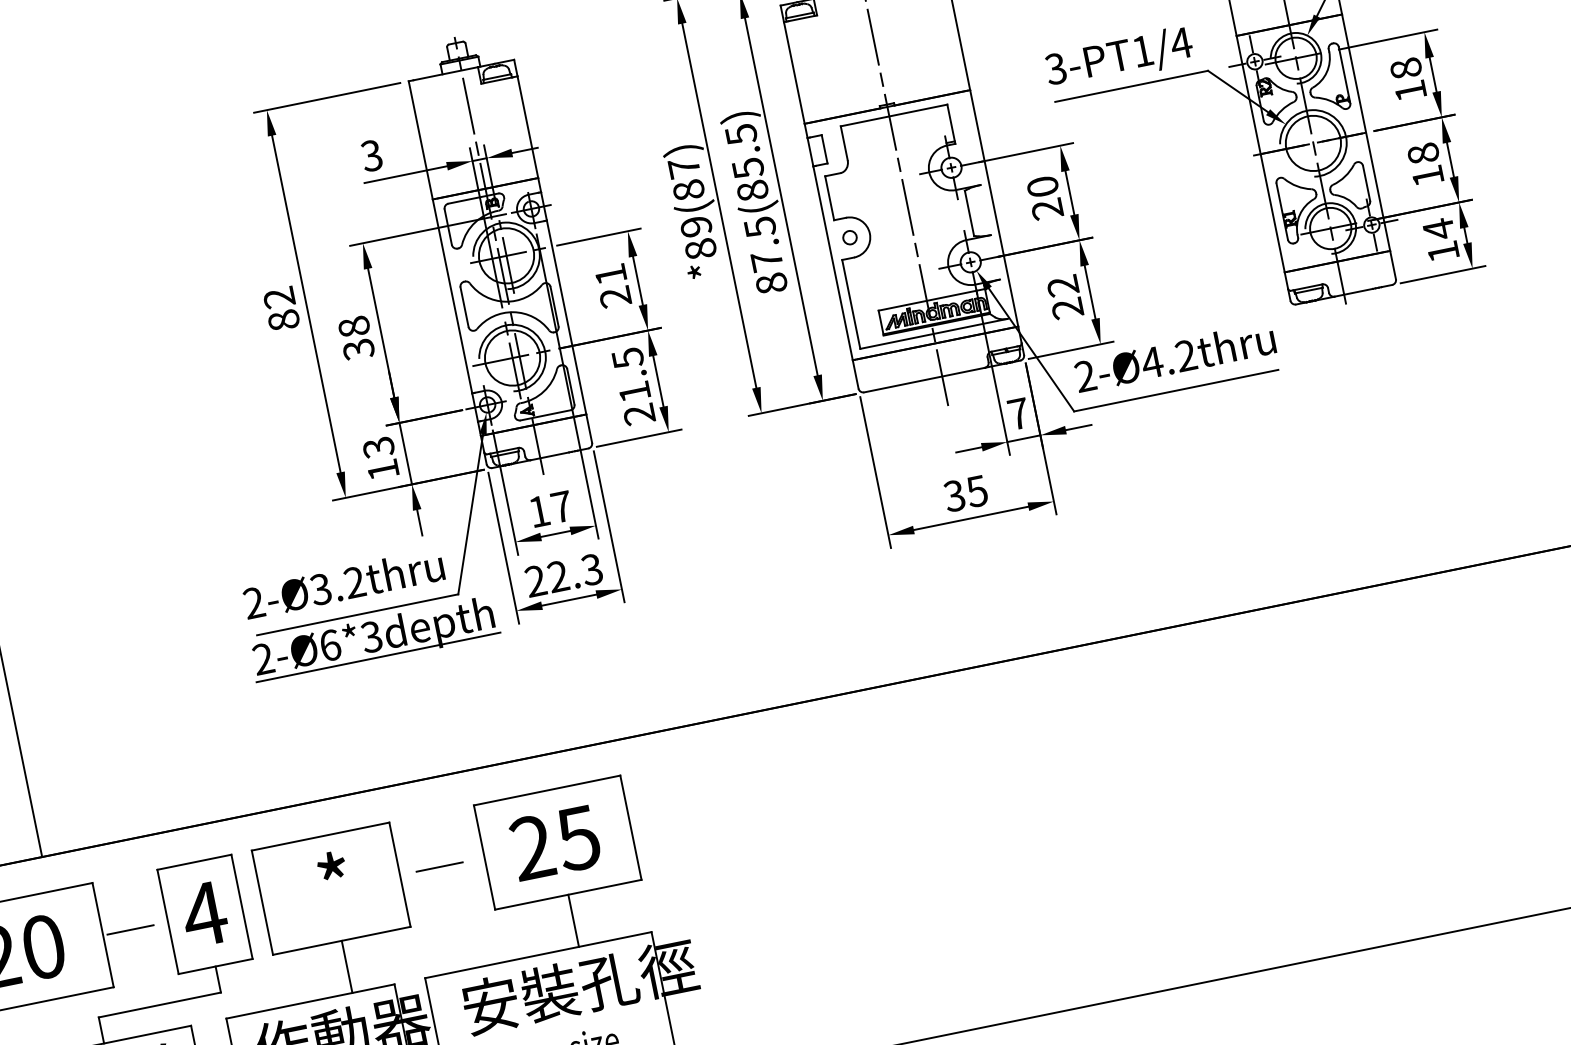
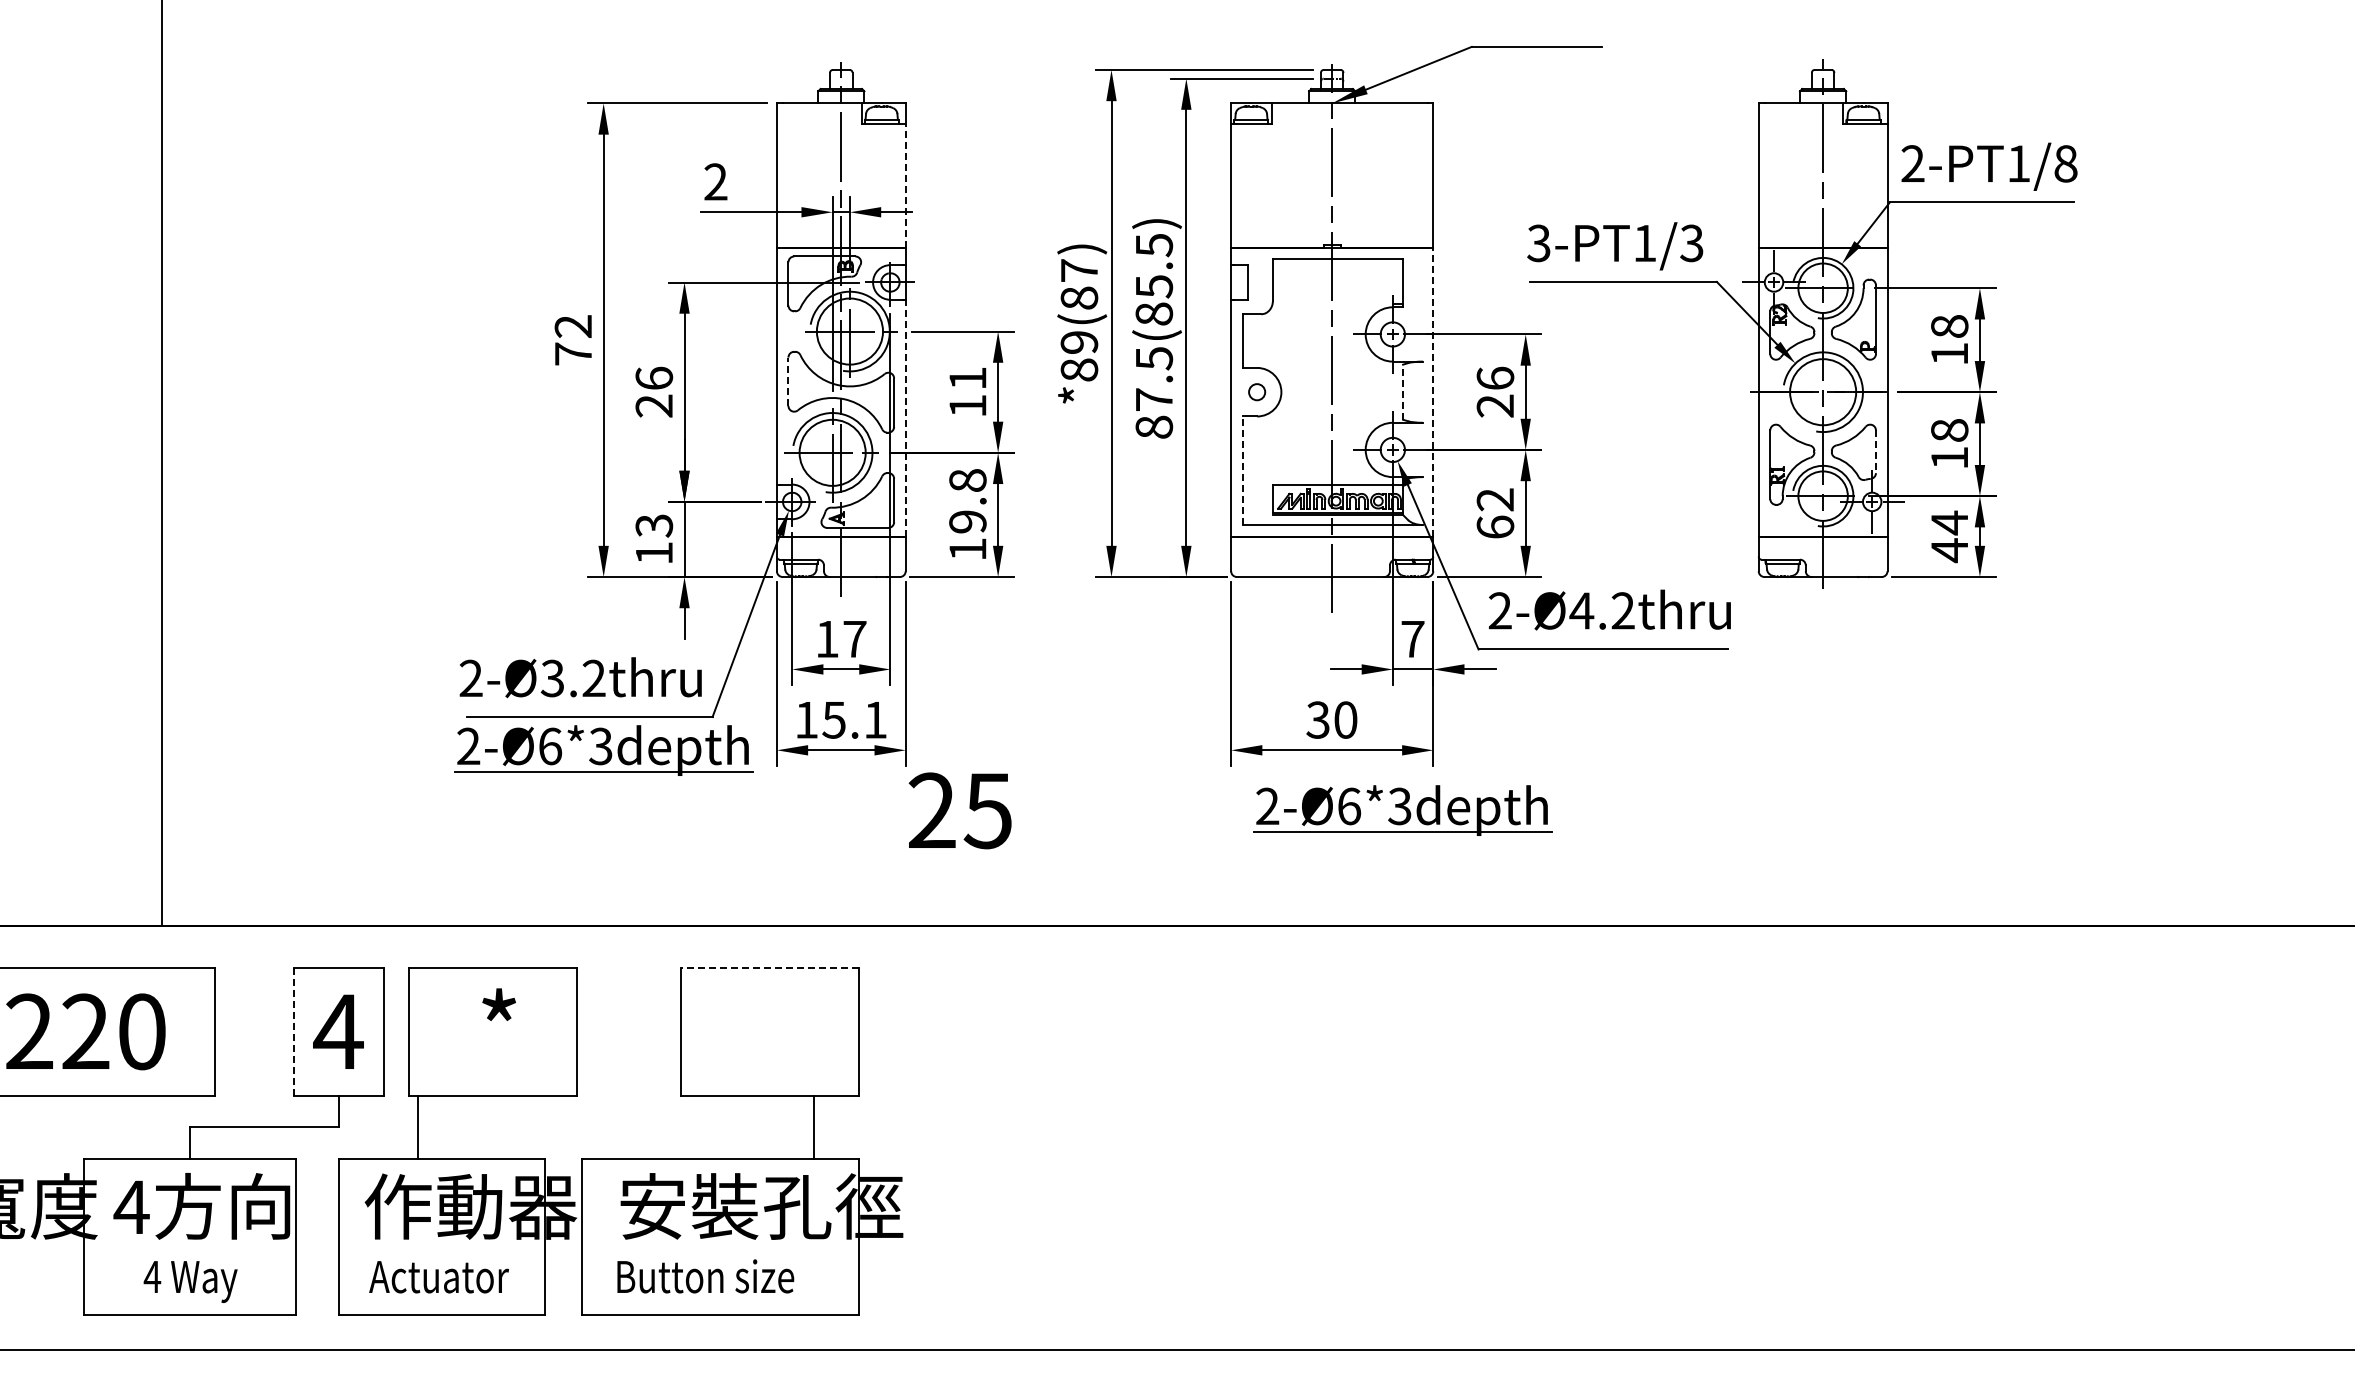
text: (1180, 43) -> (1691, 243), 3-PT1/4 -> 3-PT1/3
line: (527, 127) -> (905, 185), solid -> dashed
text: (371, 155) -> (715, 181), 3 -> 2
line: (1366, 184) -> (1875, 452), solid -> dashed
text: (1042, 185) -> (1495, 377), 20 -> 26
line: (994, 207) -> (1433, 391), solid -> dashed
line: (969, 213) -> (1403, 392), solid -> dashed
text: (1443, 251) -> (1949, 550), 14 -> 44
text: (615, 296) -> (967, 405), 21 -> 11
line: (851, 304) -> (1242, 470), solid -> dashed
line: (464, 306) -> (788, 381), solid -> dashed
text: (1067, 307) -> (1495, 526), 22 -> 62
line: (566, 316) -> (905, 417), solid -> dashed
text: (283, 319) -> (573, 353), 82 -> 72
text: (356, 338) -> (654, 392), 38 -> 26
text: (633, 386) -> (967, 514), 21.5 -> 19.8
text: (976, 490) -> (1345, 719), 35 -> 30
part: (1038, 555) -> (1402, 810), added
text: (563, 575) -> (840, 719), 22.3 -> 15.1
line: (546, 790) -> (769, 968), solid -> dashed
text: (554, 842) -> (959, 810), moved
line: (439, 867) -> (625, 1032), removed
line: (574, 920) -> (814, 1127), moved
line: (167, 921) -> (293, 1031), solid -> dashed
line: (130, 929) -> (248, 1032), removed
line: (347, 966) -> (418, 1127), moved

